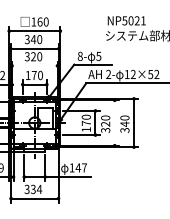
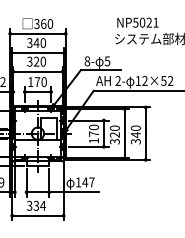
text: (33, 21) -> (36, 23), 160 -> 360
line: (34, 65) -> (37, 71), added
line: (114, 122) -> (124, 133), added

